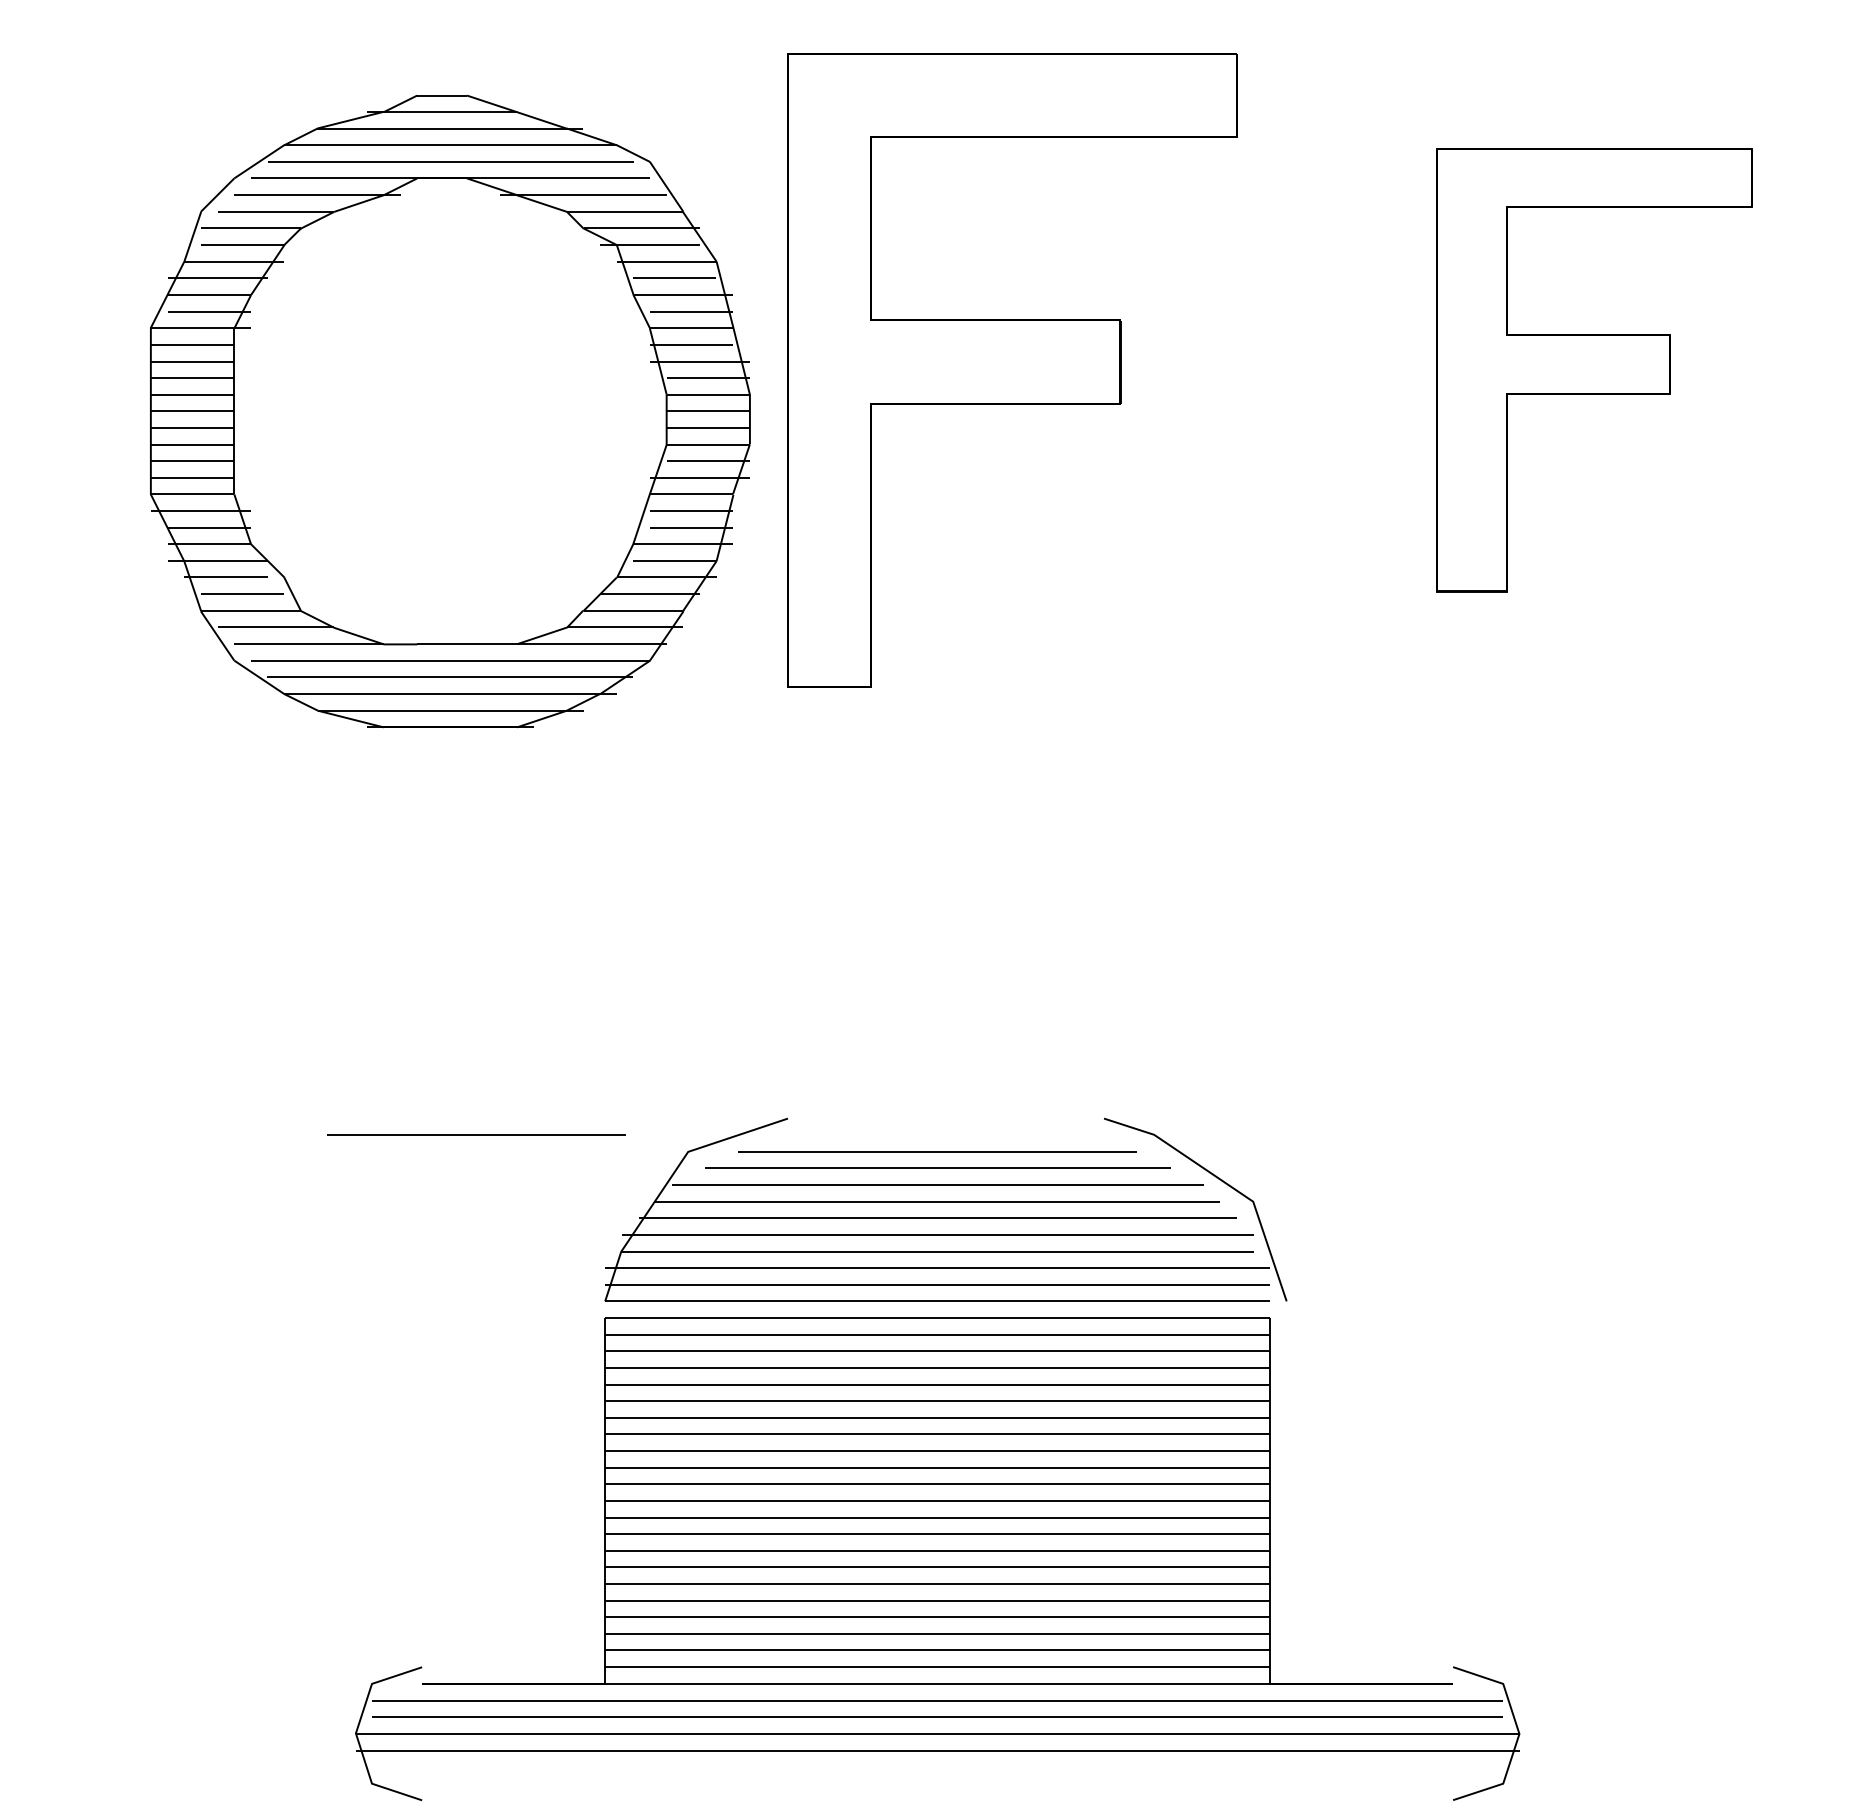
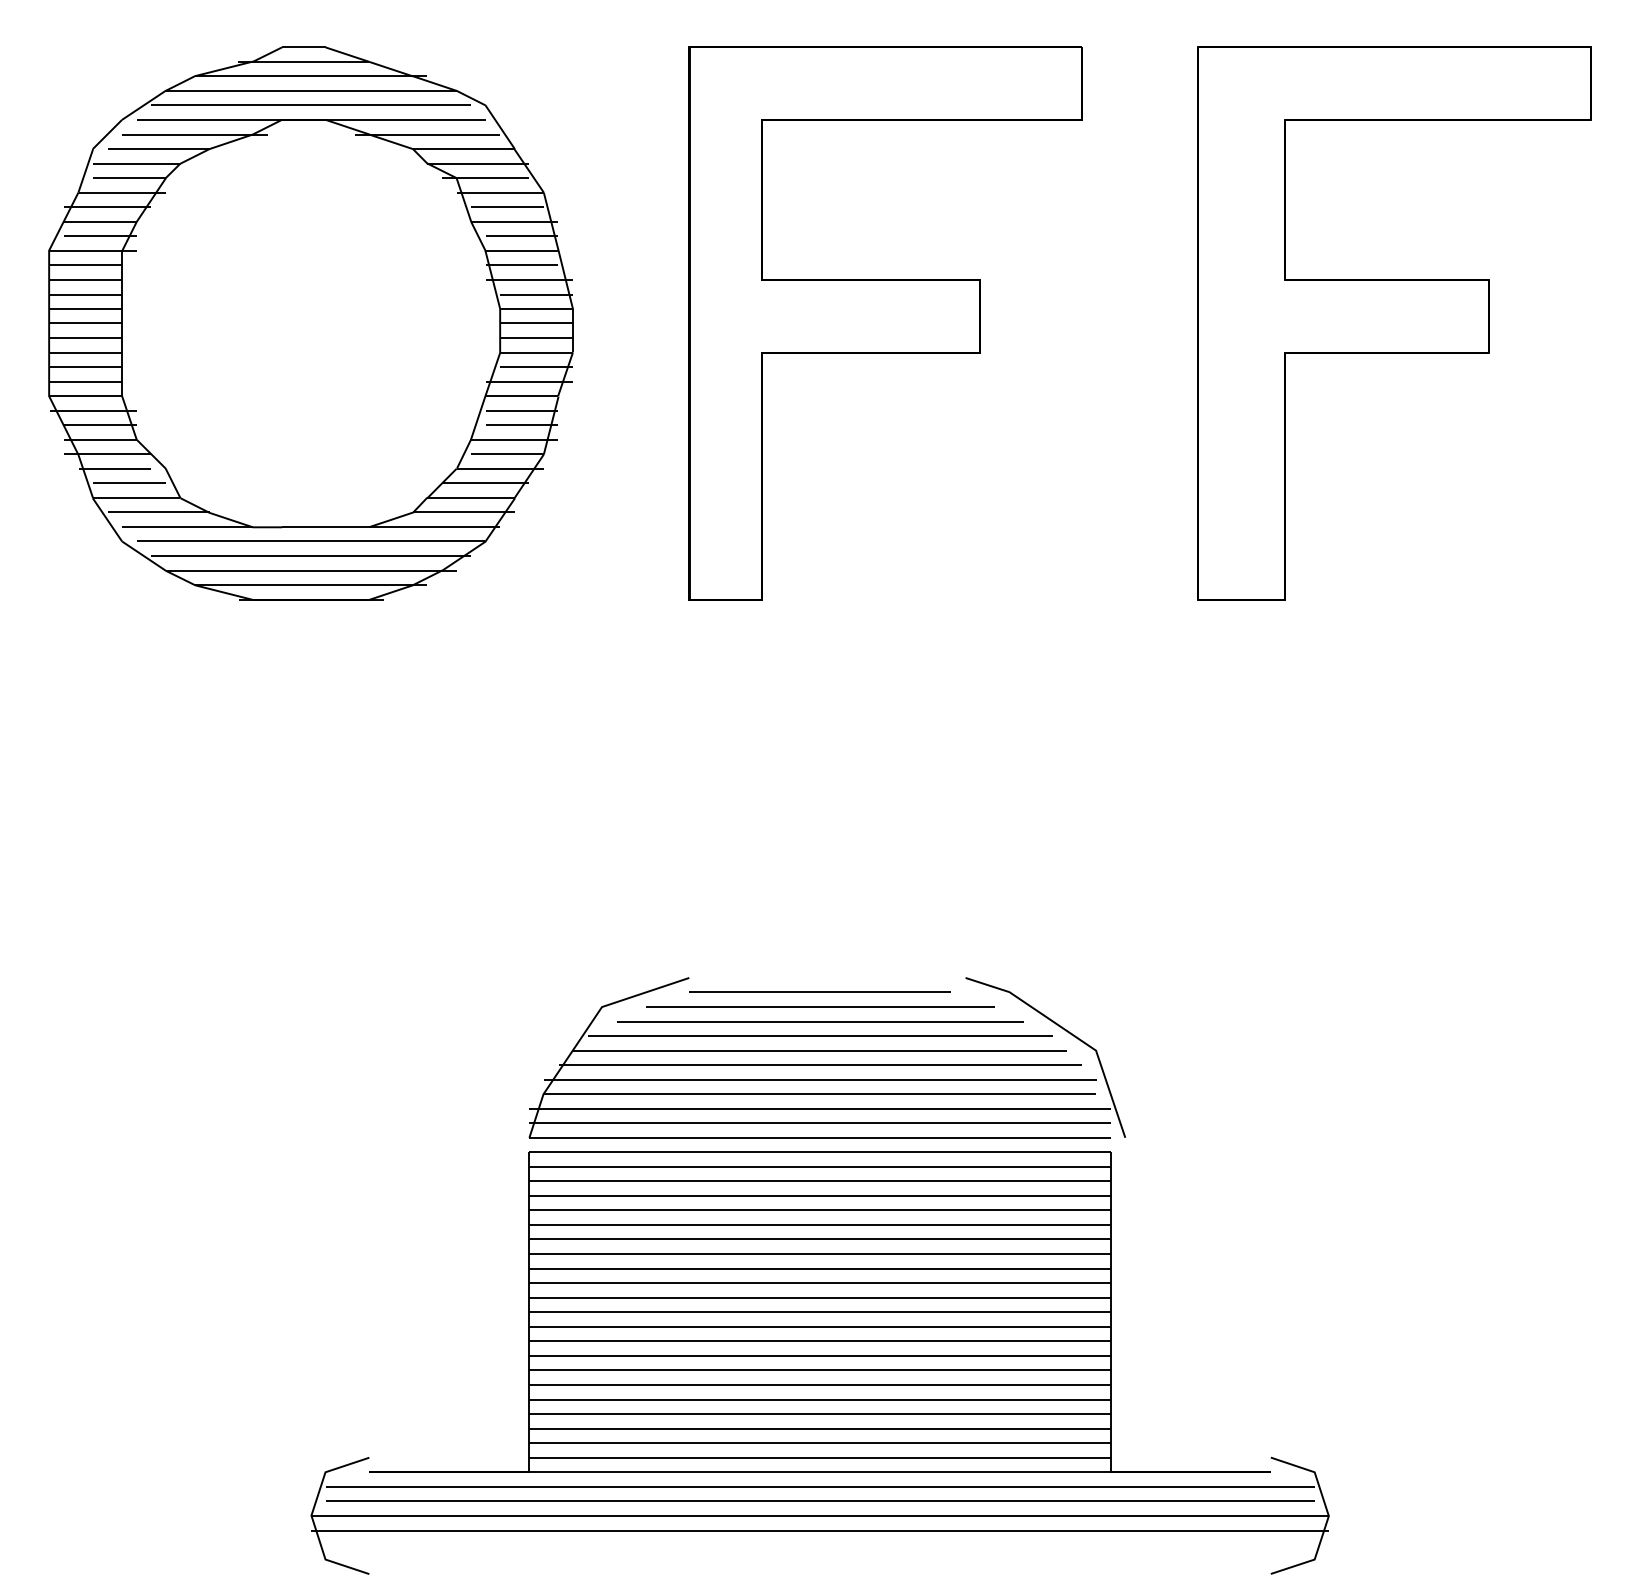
part: (1594, 370) -> (1394, 323), size x1.43
part: (449, 411) -> (310, 323), moved
line: (476, 1134) -> (819, 991), moved

